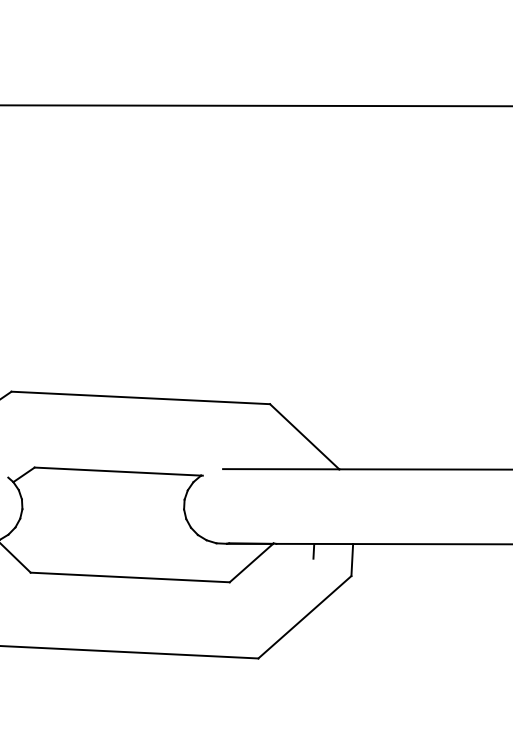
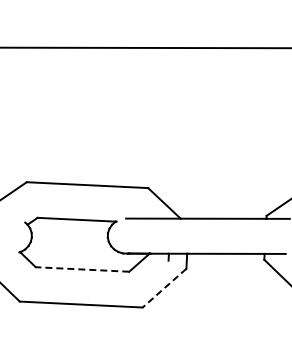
line: (130, 577) -> (82, 269), solid -> dashed
line: (304, 617) -> (164, 288), solid -> dashed

